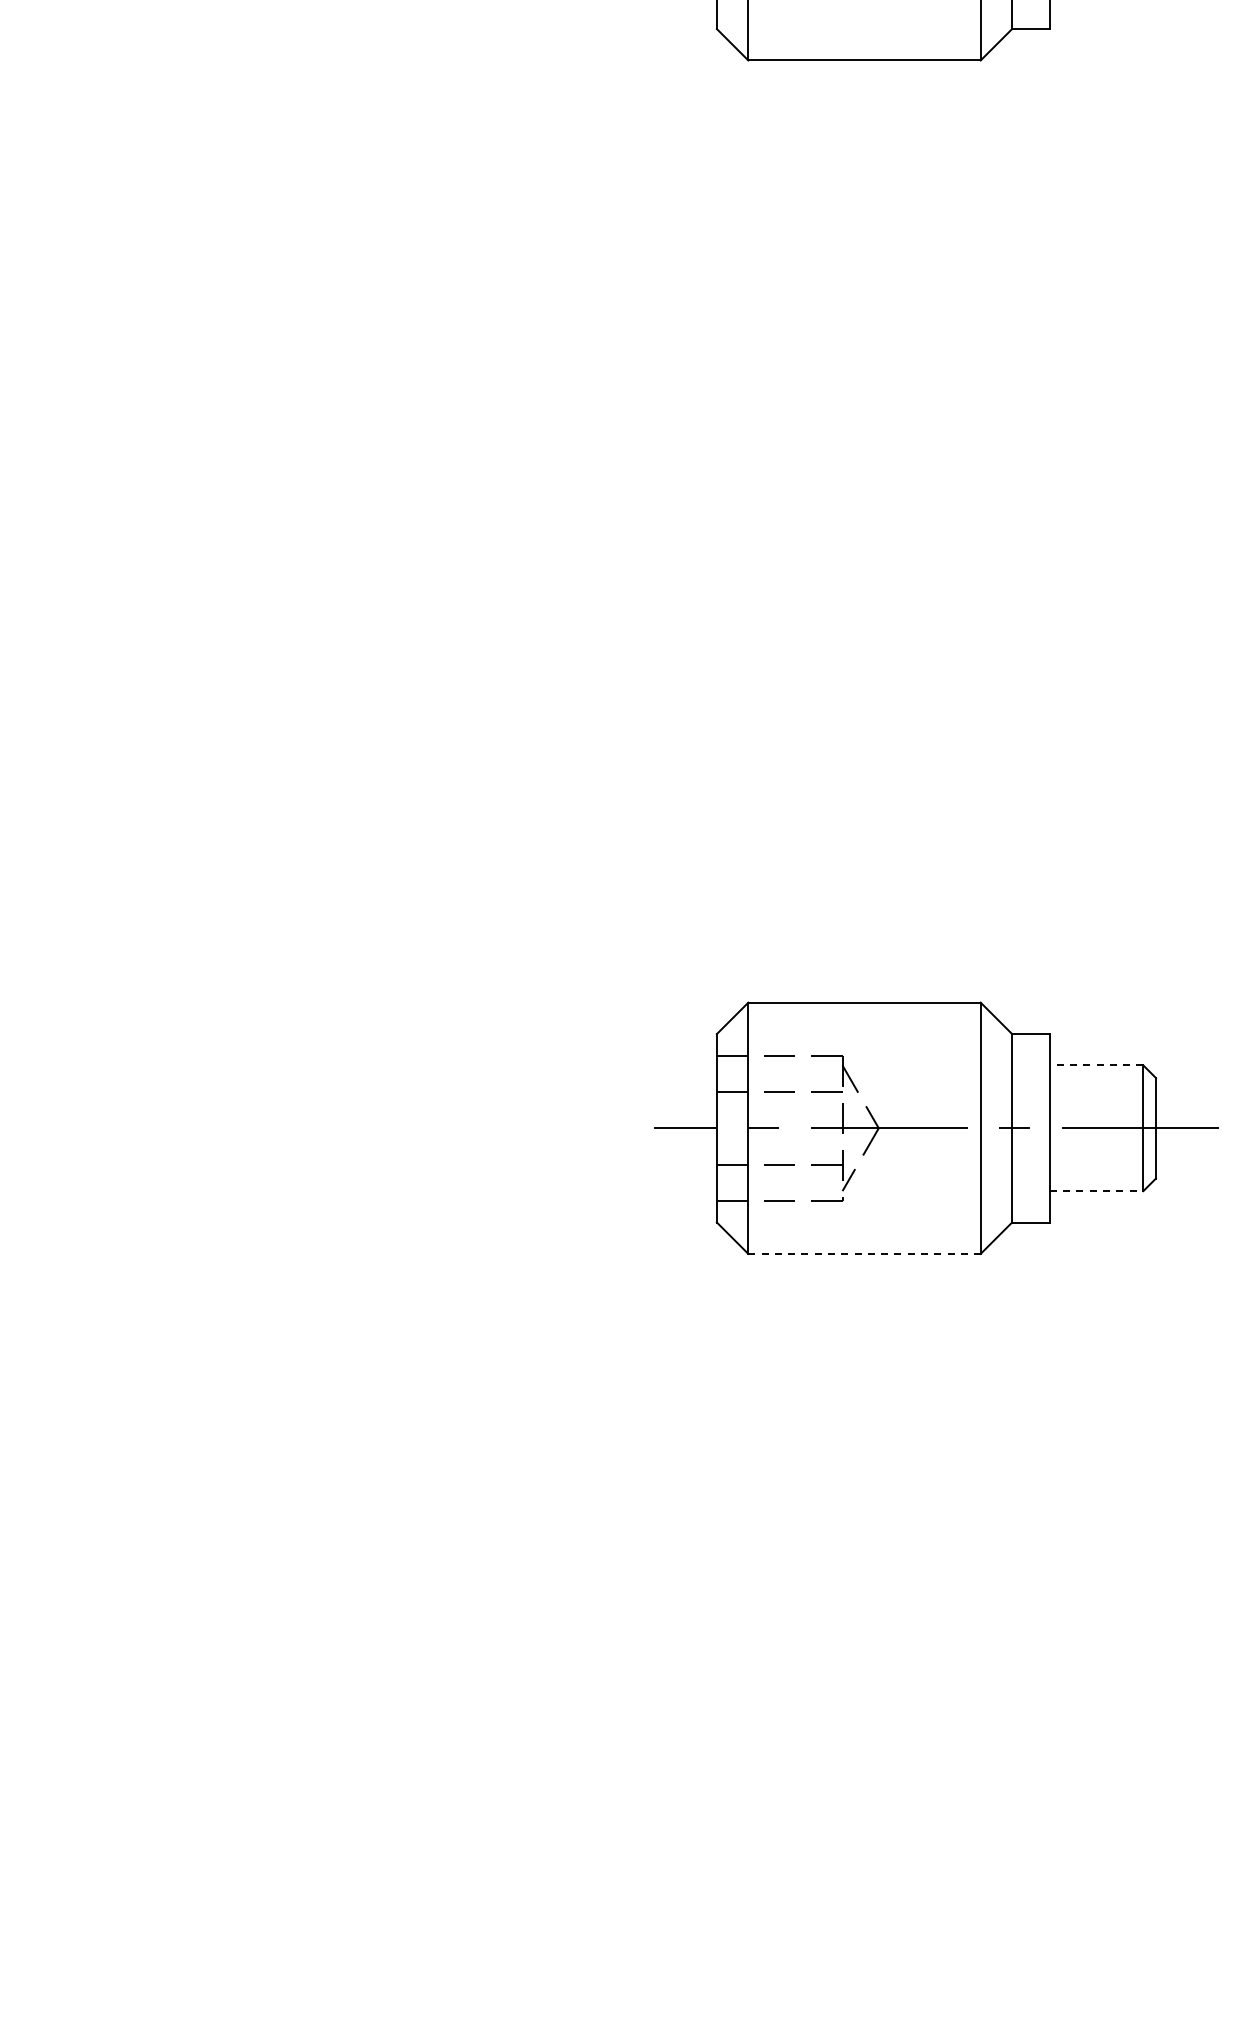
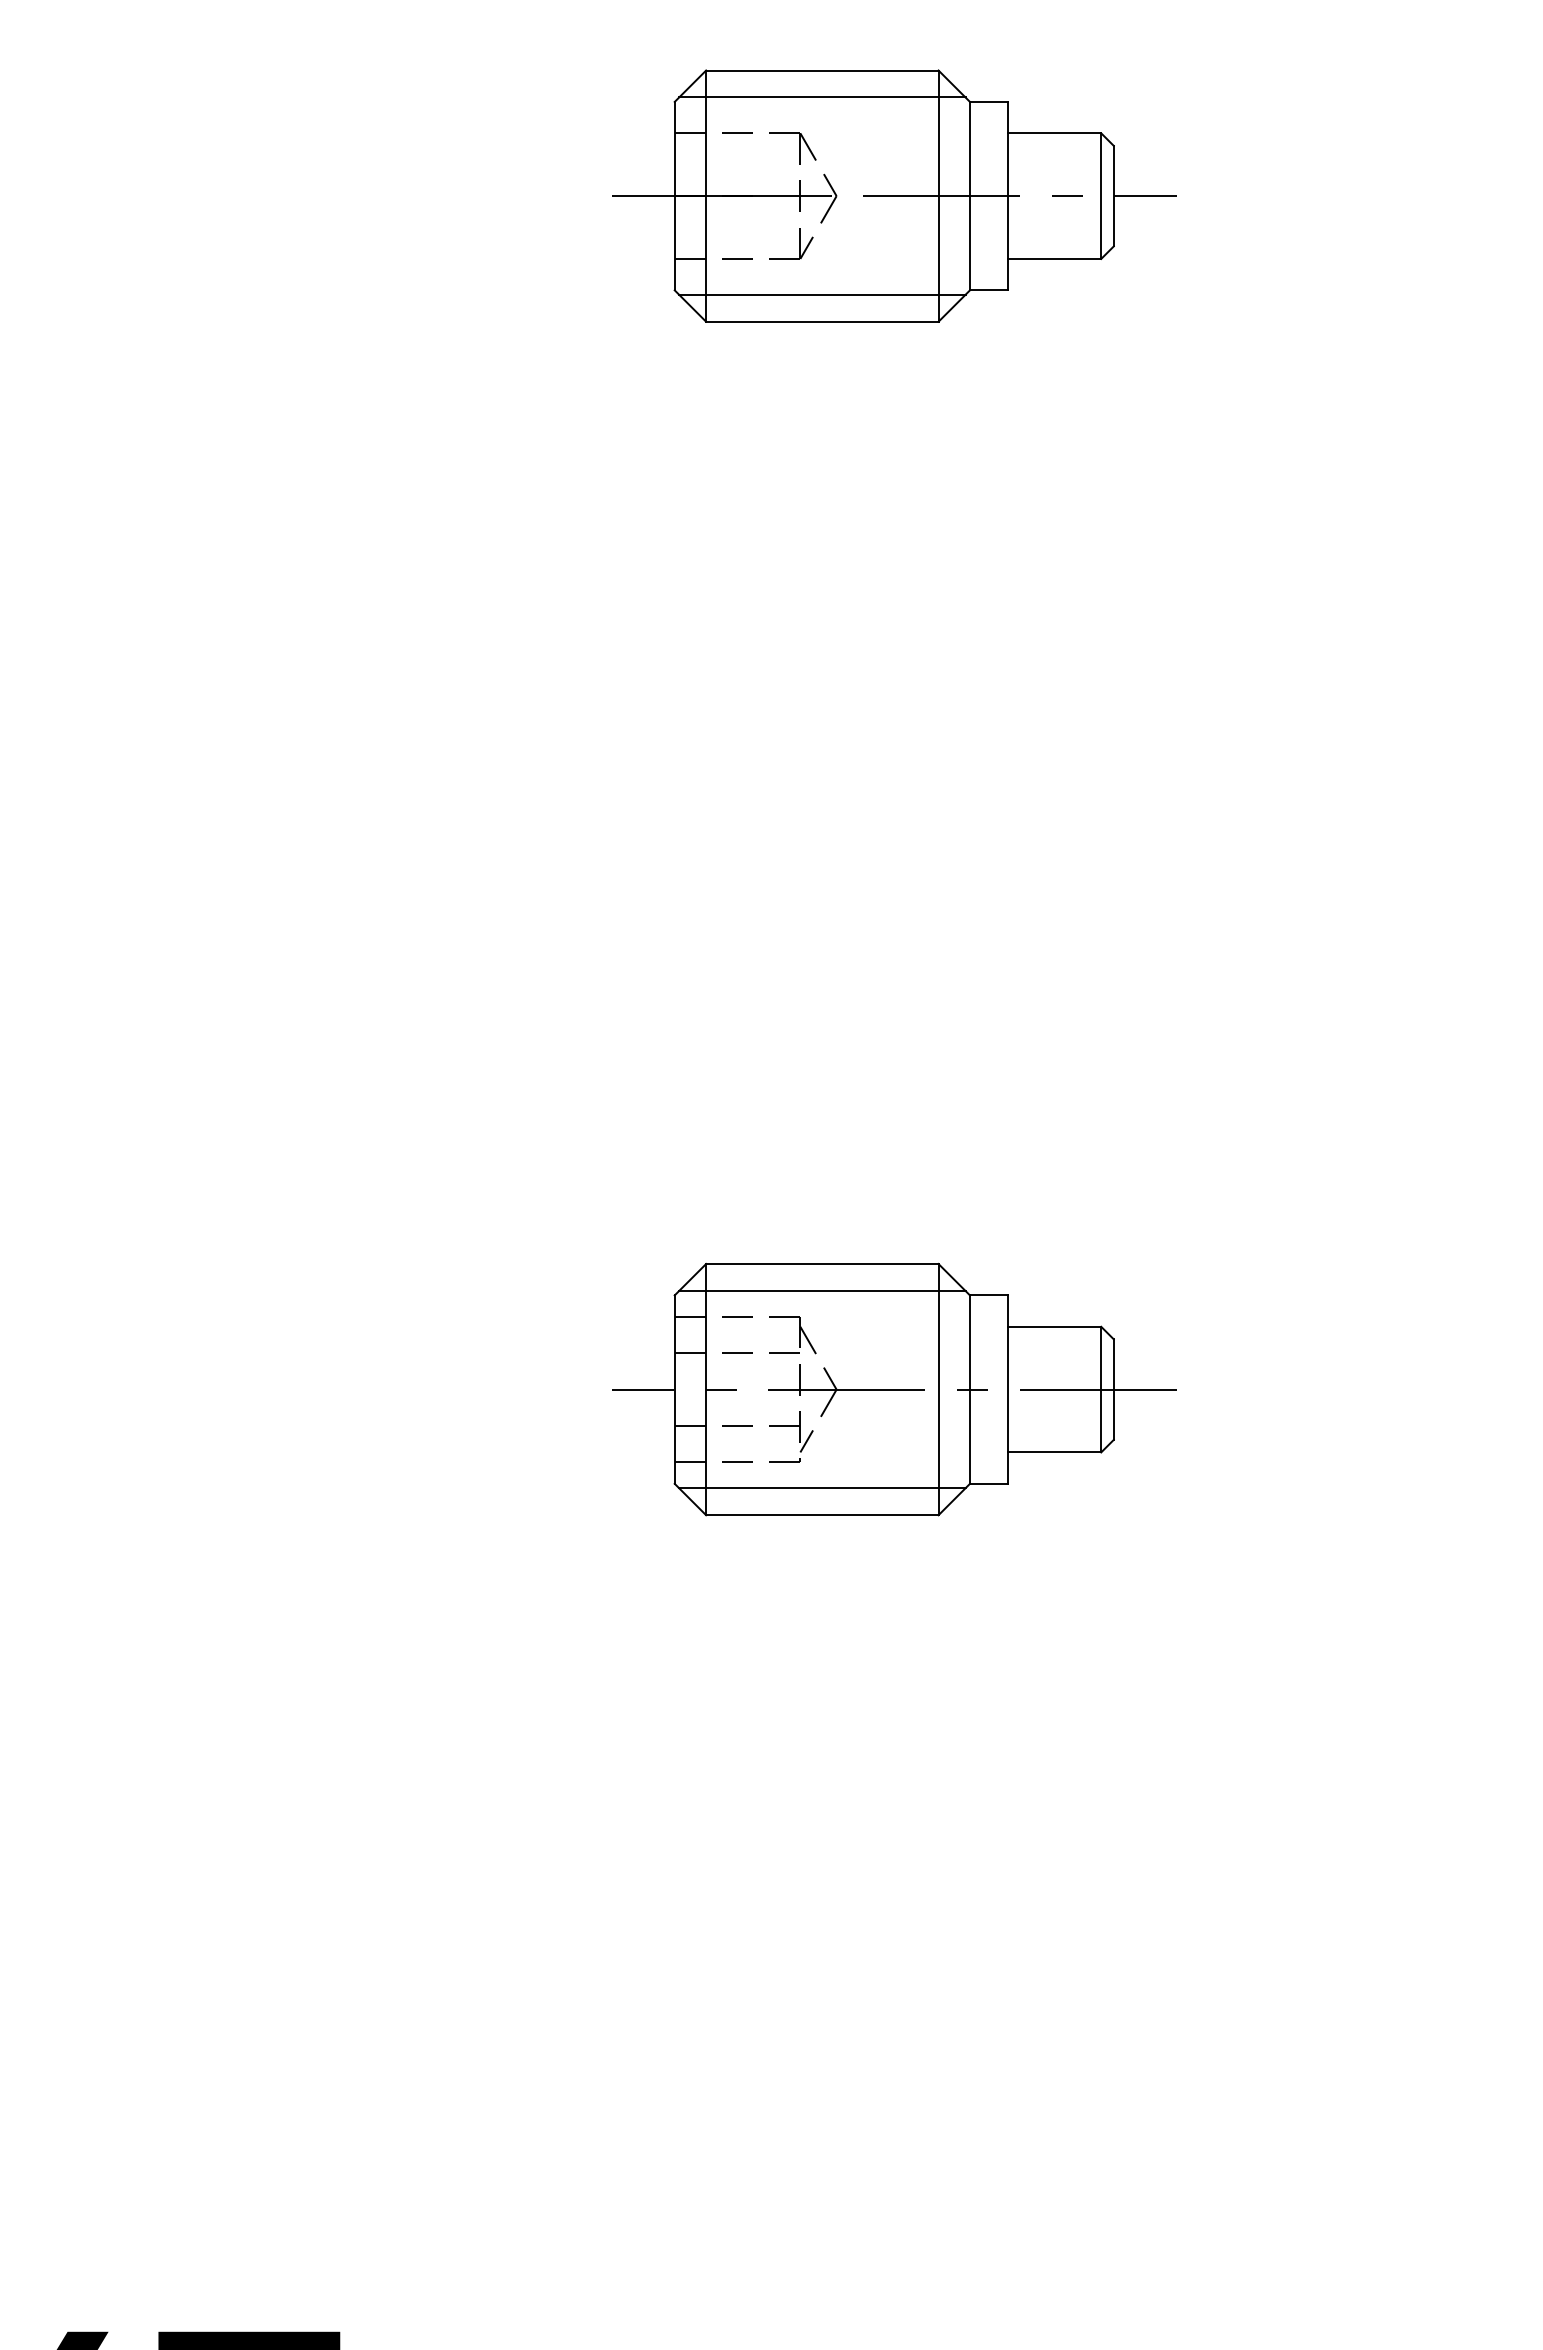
line: (864, 33) -> (822, 294), added
line: (864, 1030) -> (822, 1291), added
line: (1096, 1065) -> (1054, 1326), dashed -> solid
line: (1096, 1191) -> (1054, 1452), dashed -> solid
line: (864, 1227) -> (822, 1488), added
line: (864, 1254) -> (822, 1515), dashed -> solid

